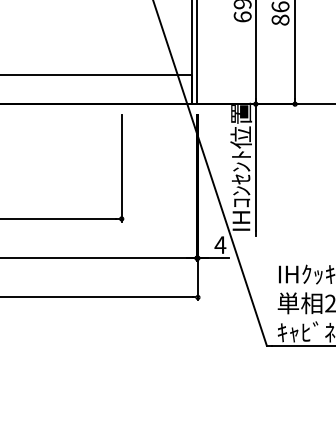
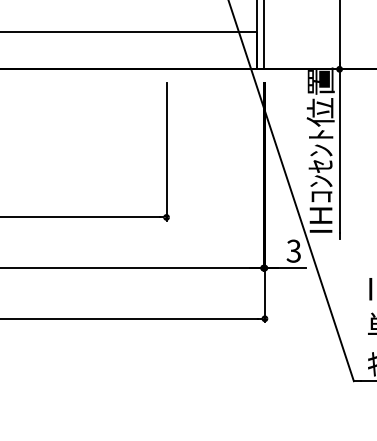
text: (220, 245) -> (294, 251), 4 -> 3

